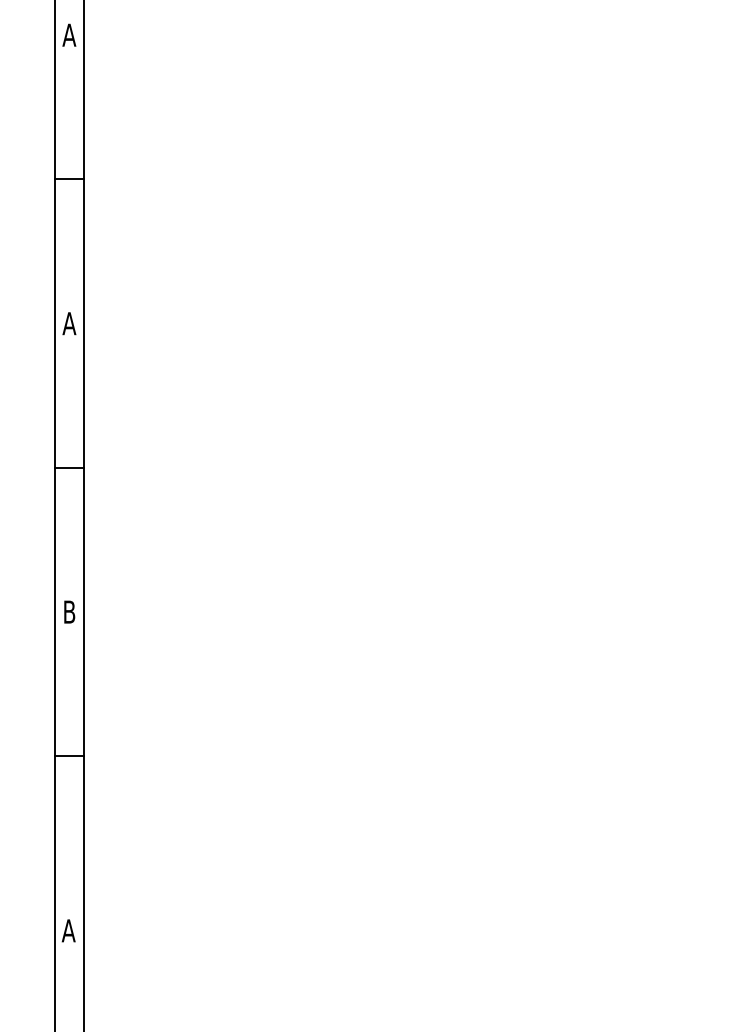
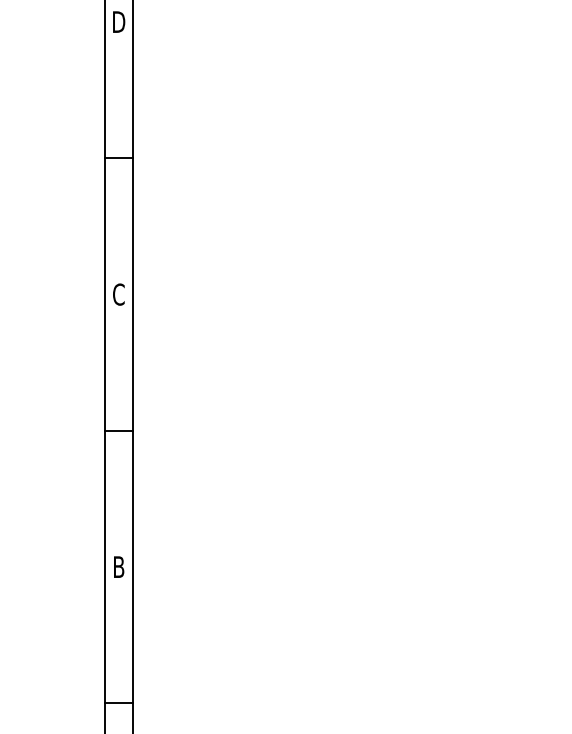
text: (69, 34) -> (118, 21), A -> D
text: (69, 323) -> (118, 294), A -> C

